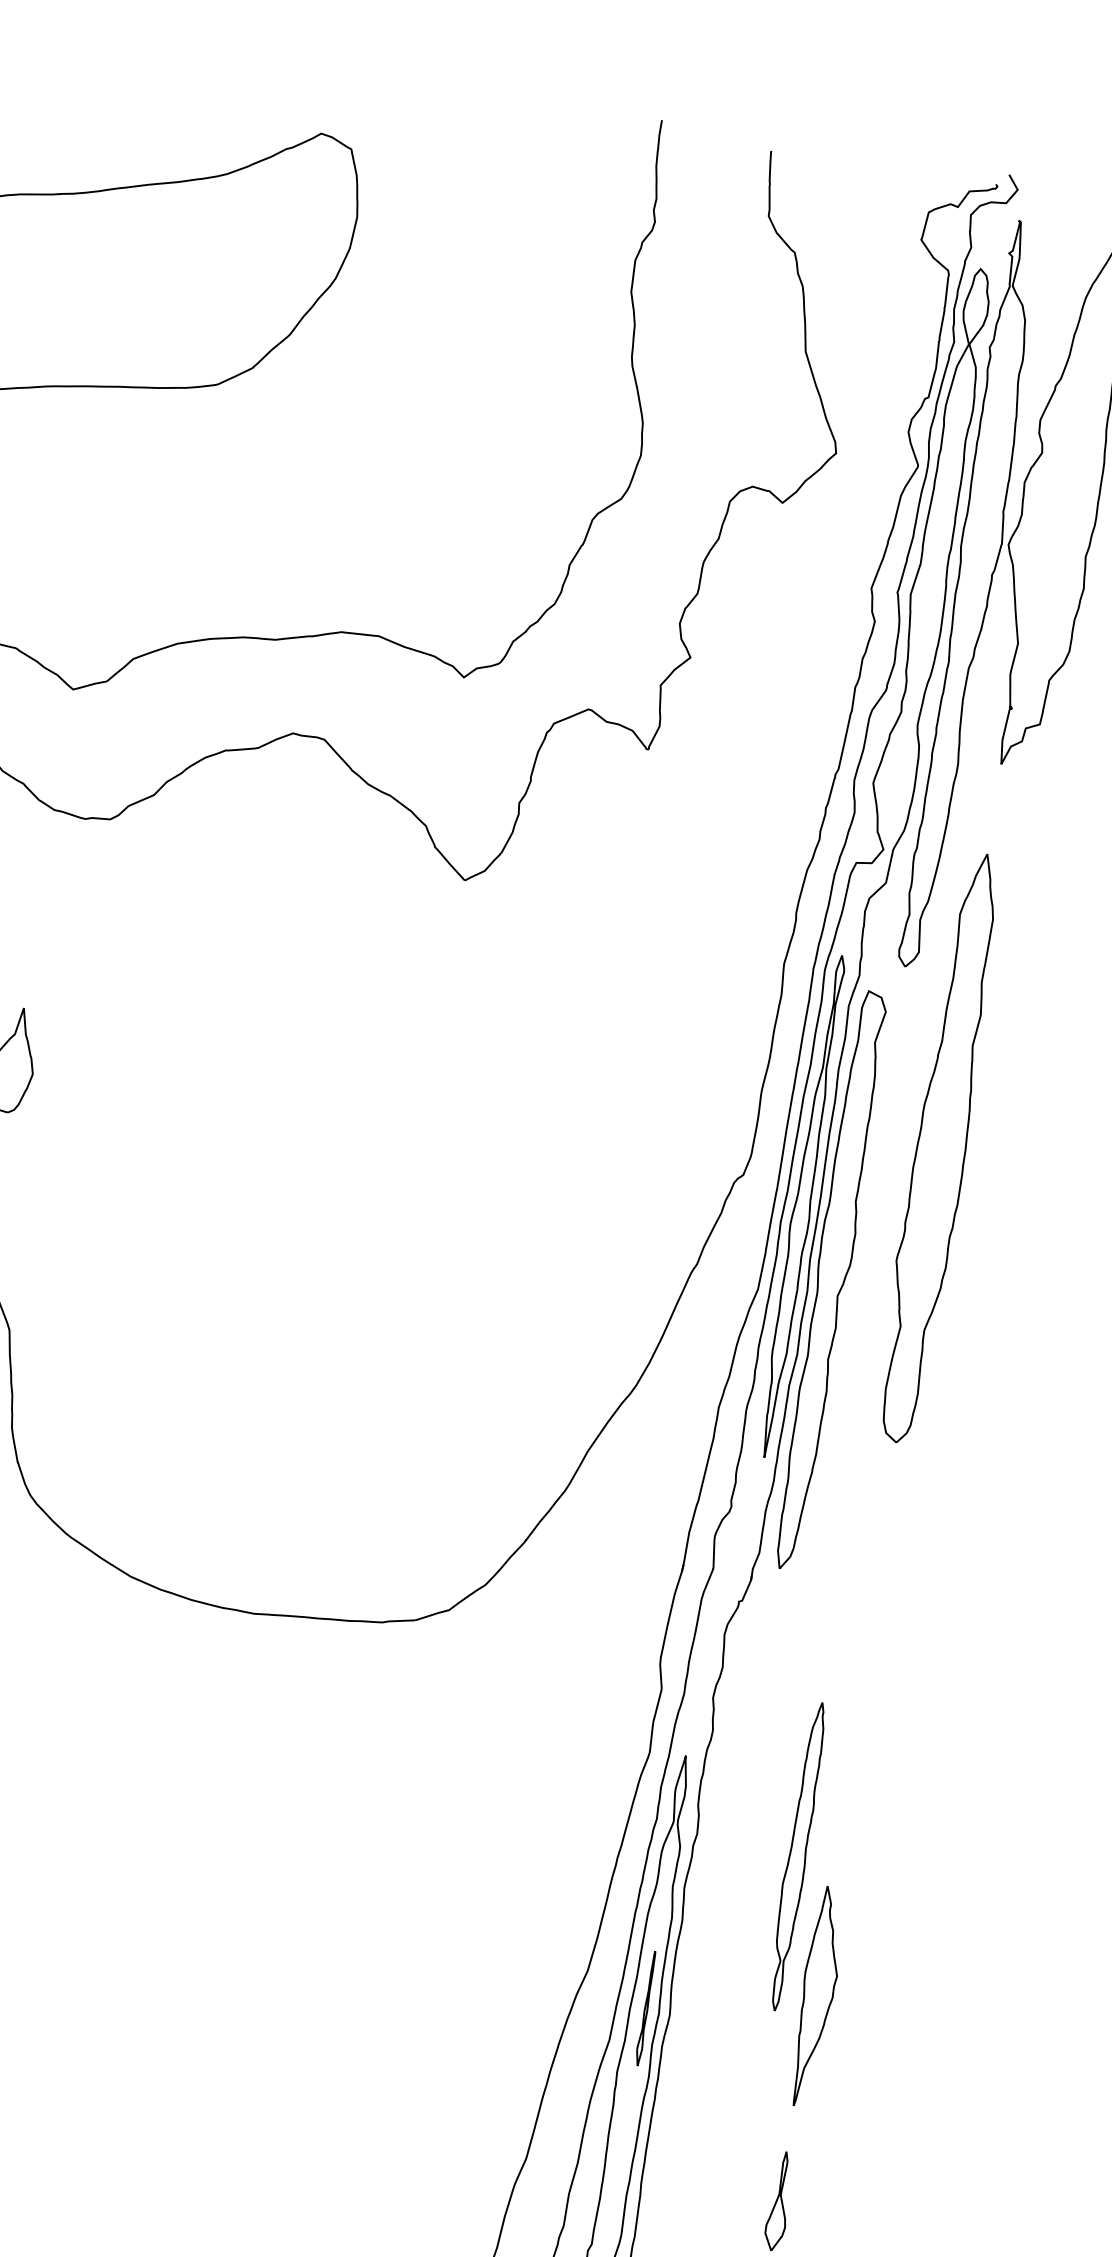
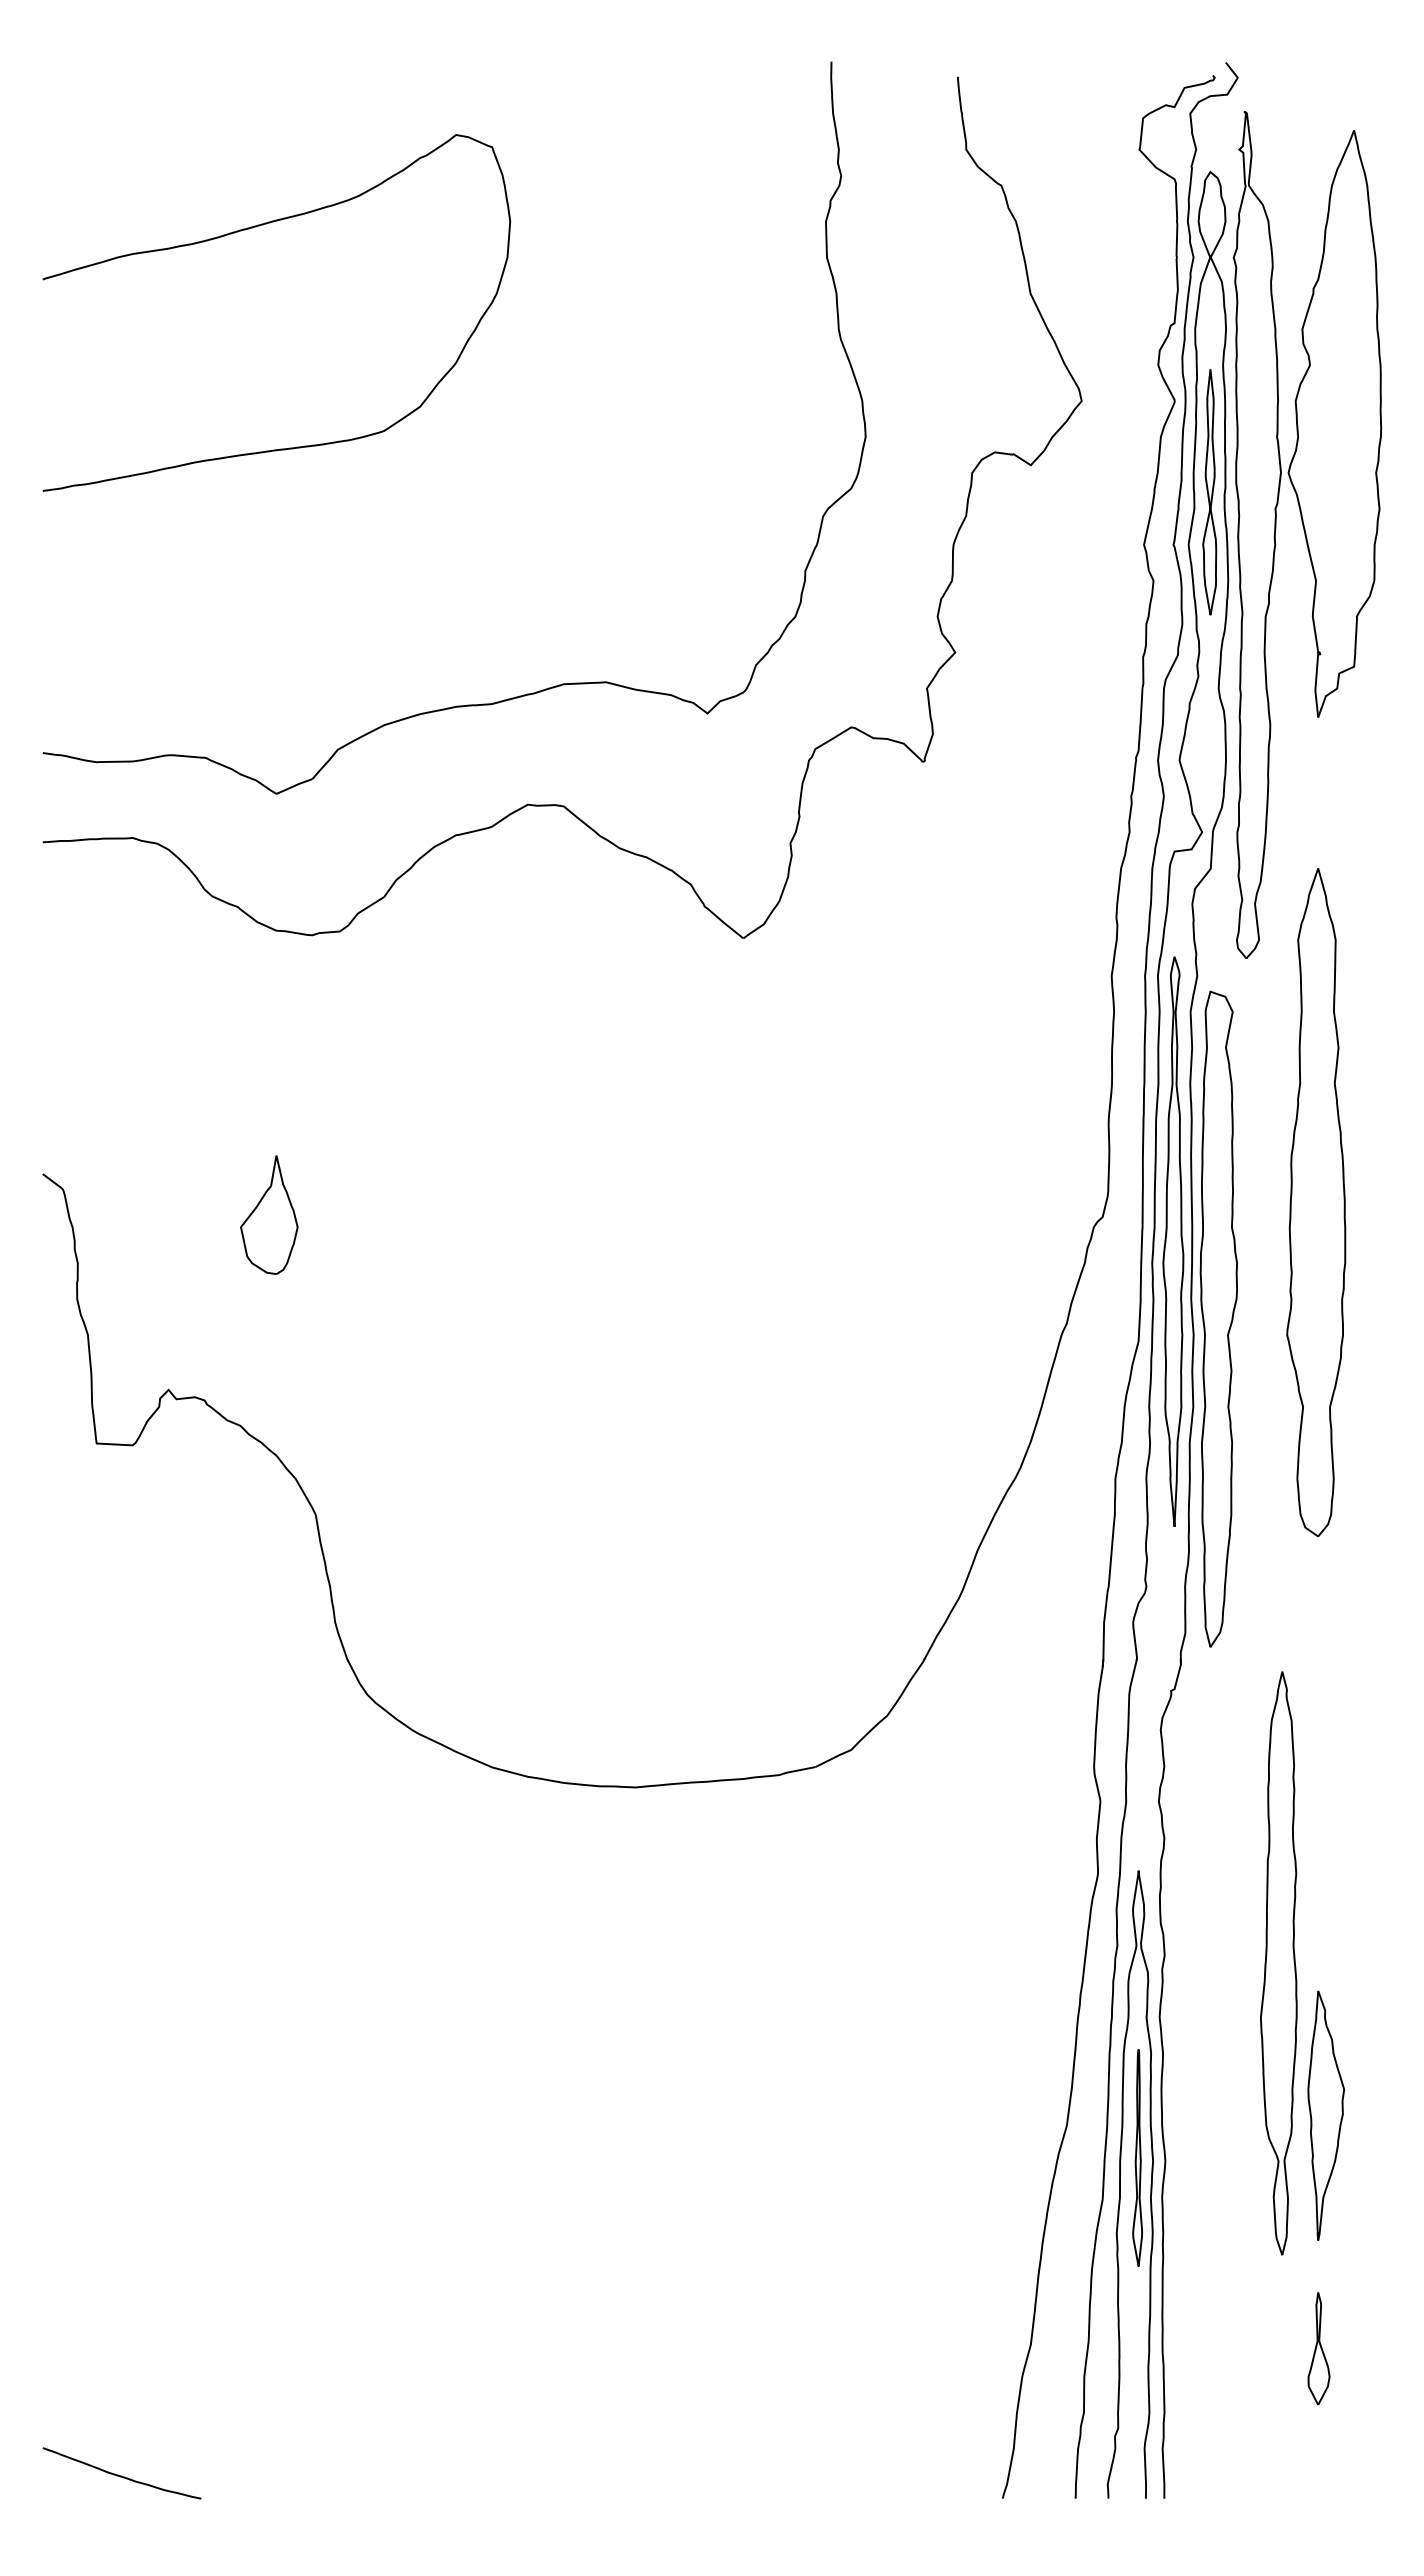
part: (936, 551) -> (1209, 492), added
part: (940, 1148) -> (1316, 1202), moved
part: (796, 1856) -> (1278, 1963), size x1.67
part: (645, 2008) -> (1137, 2157), size x1.67

